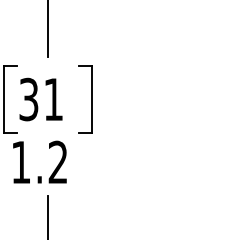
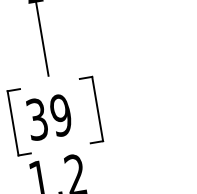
text: (53, 99) -> (61, 115), 31 -> 39

